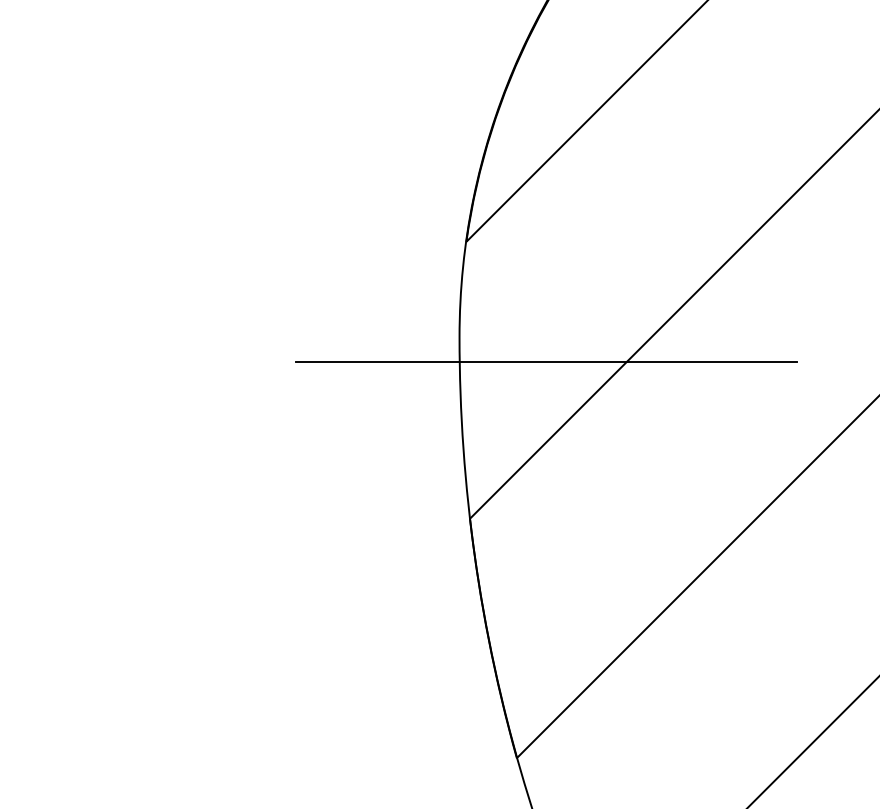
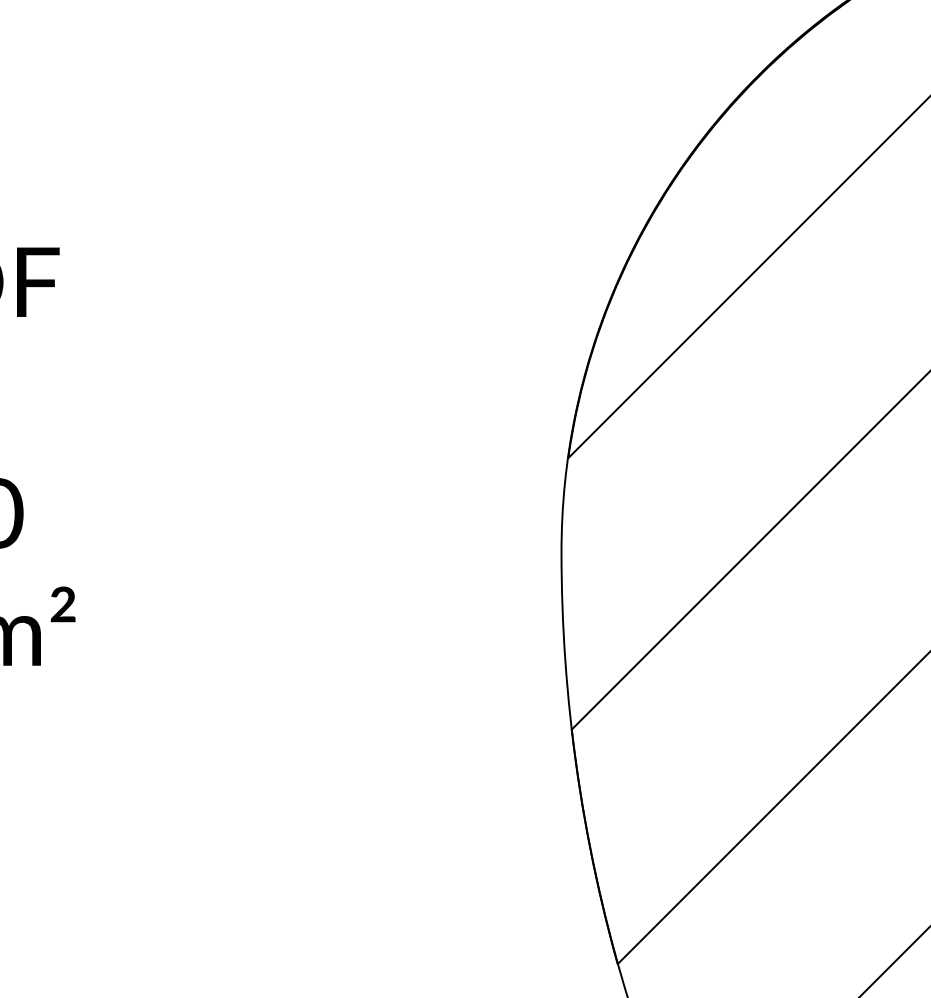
line: (546, 362) -> (646, 576), removed

